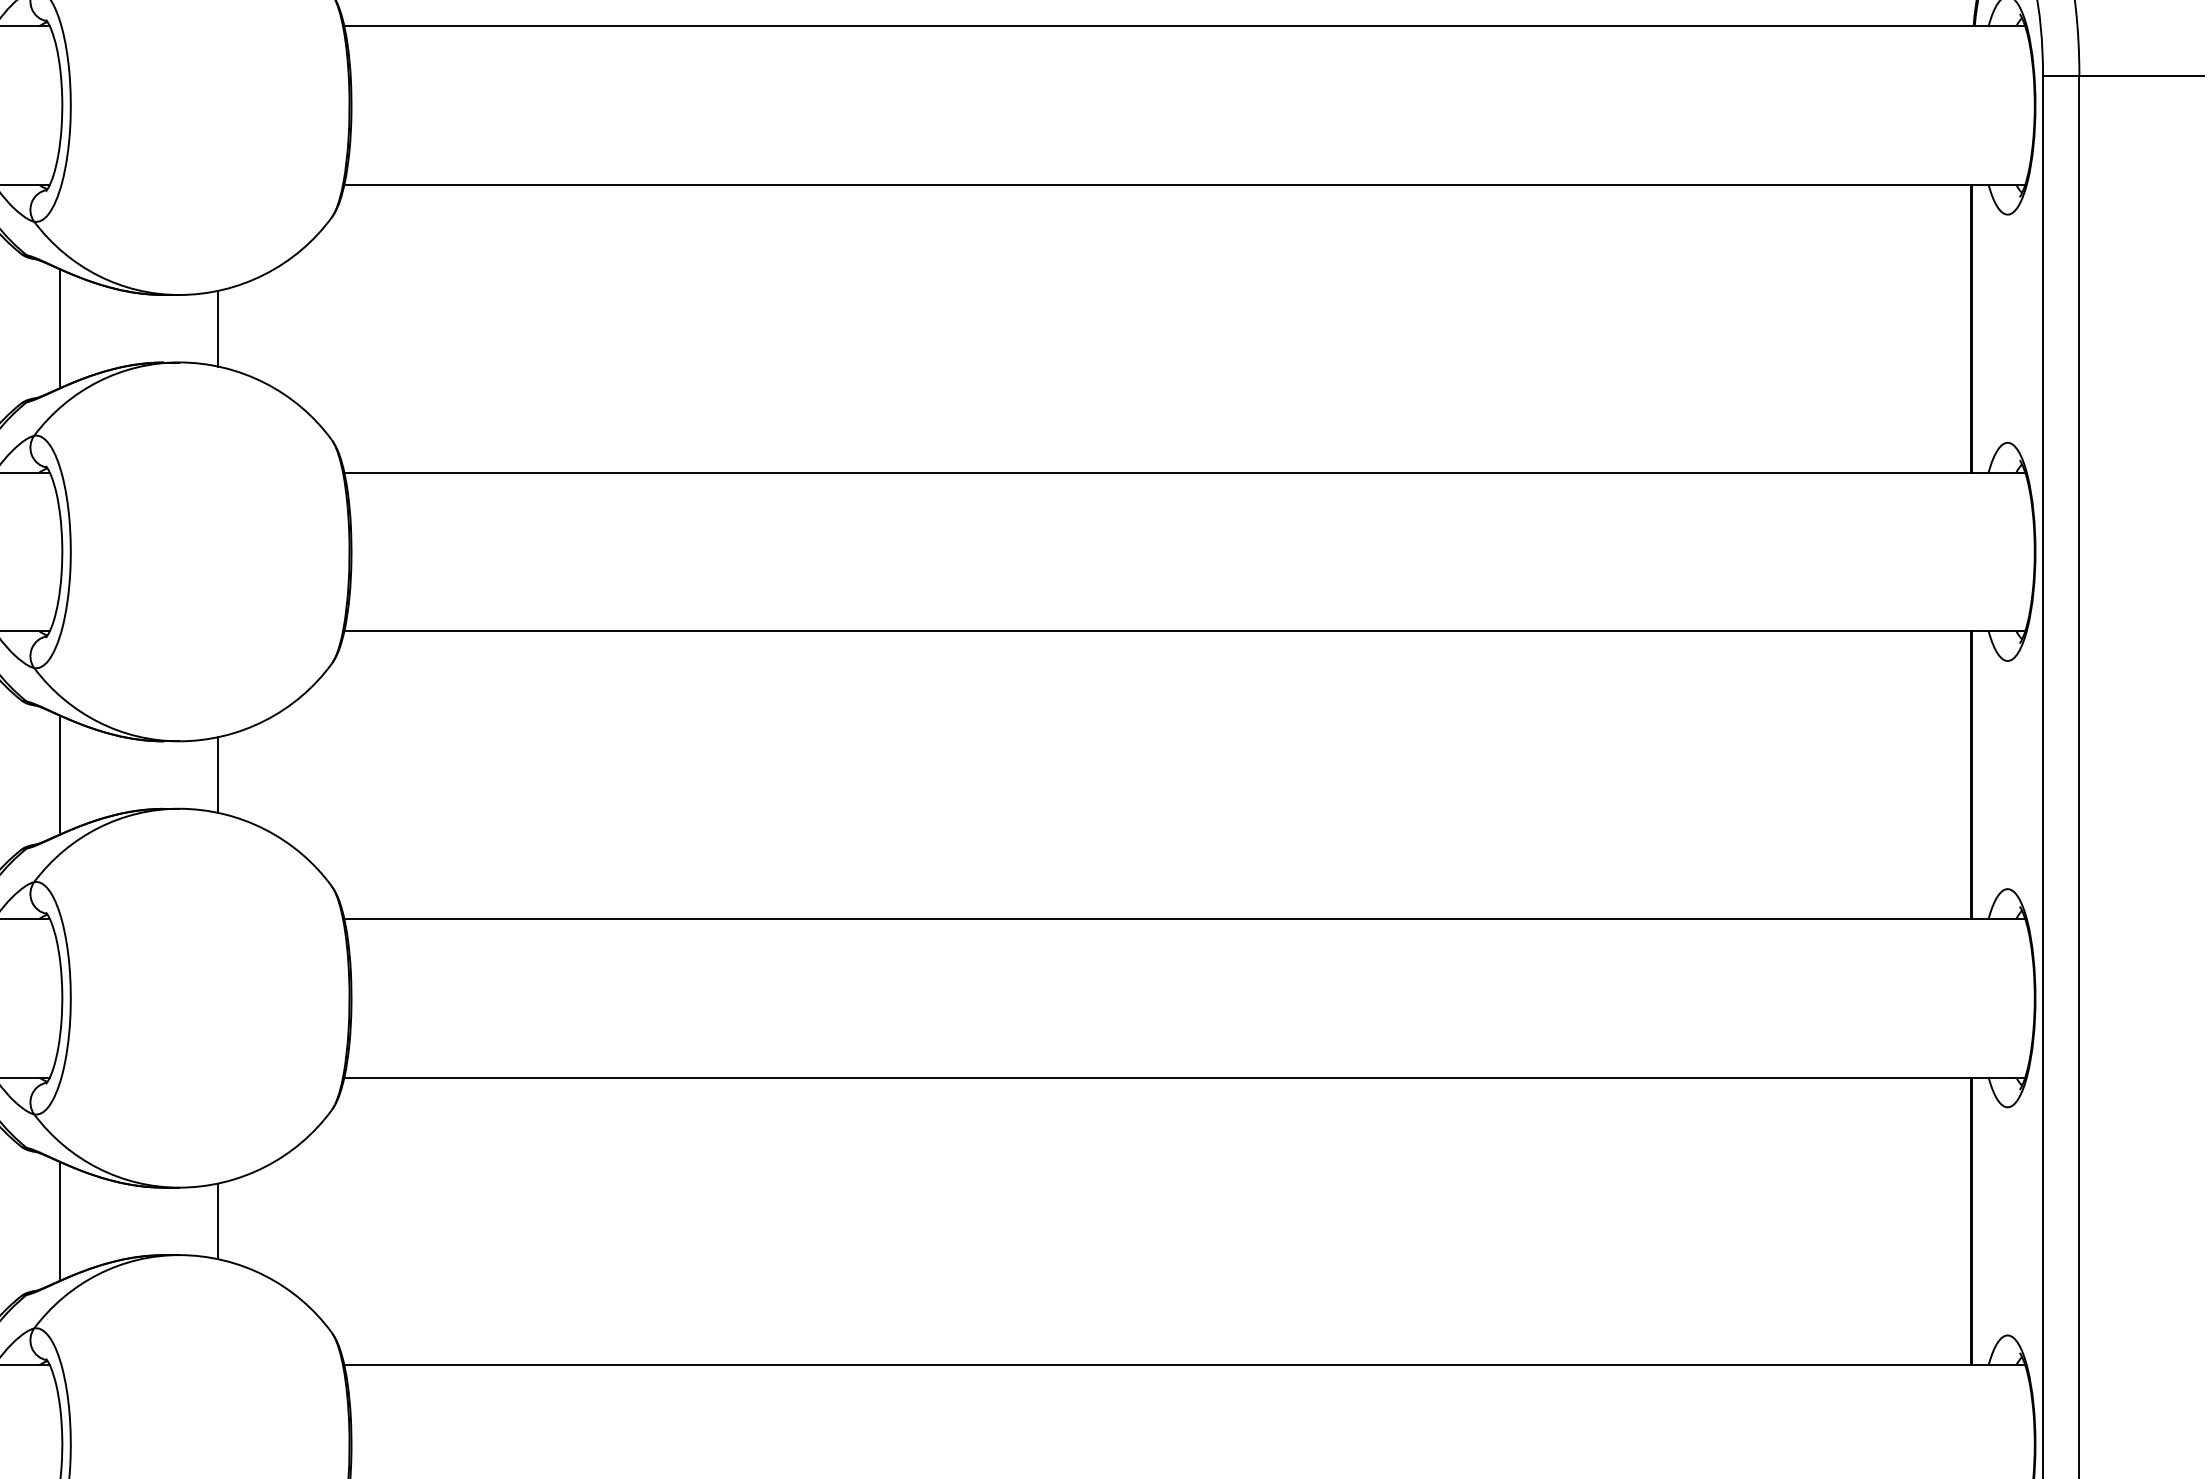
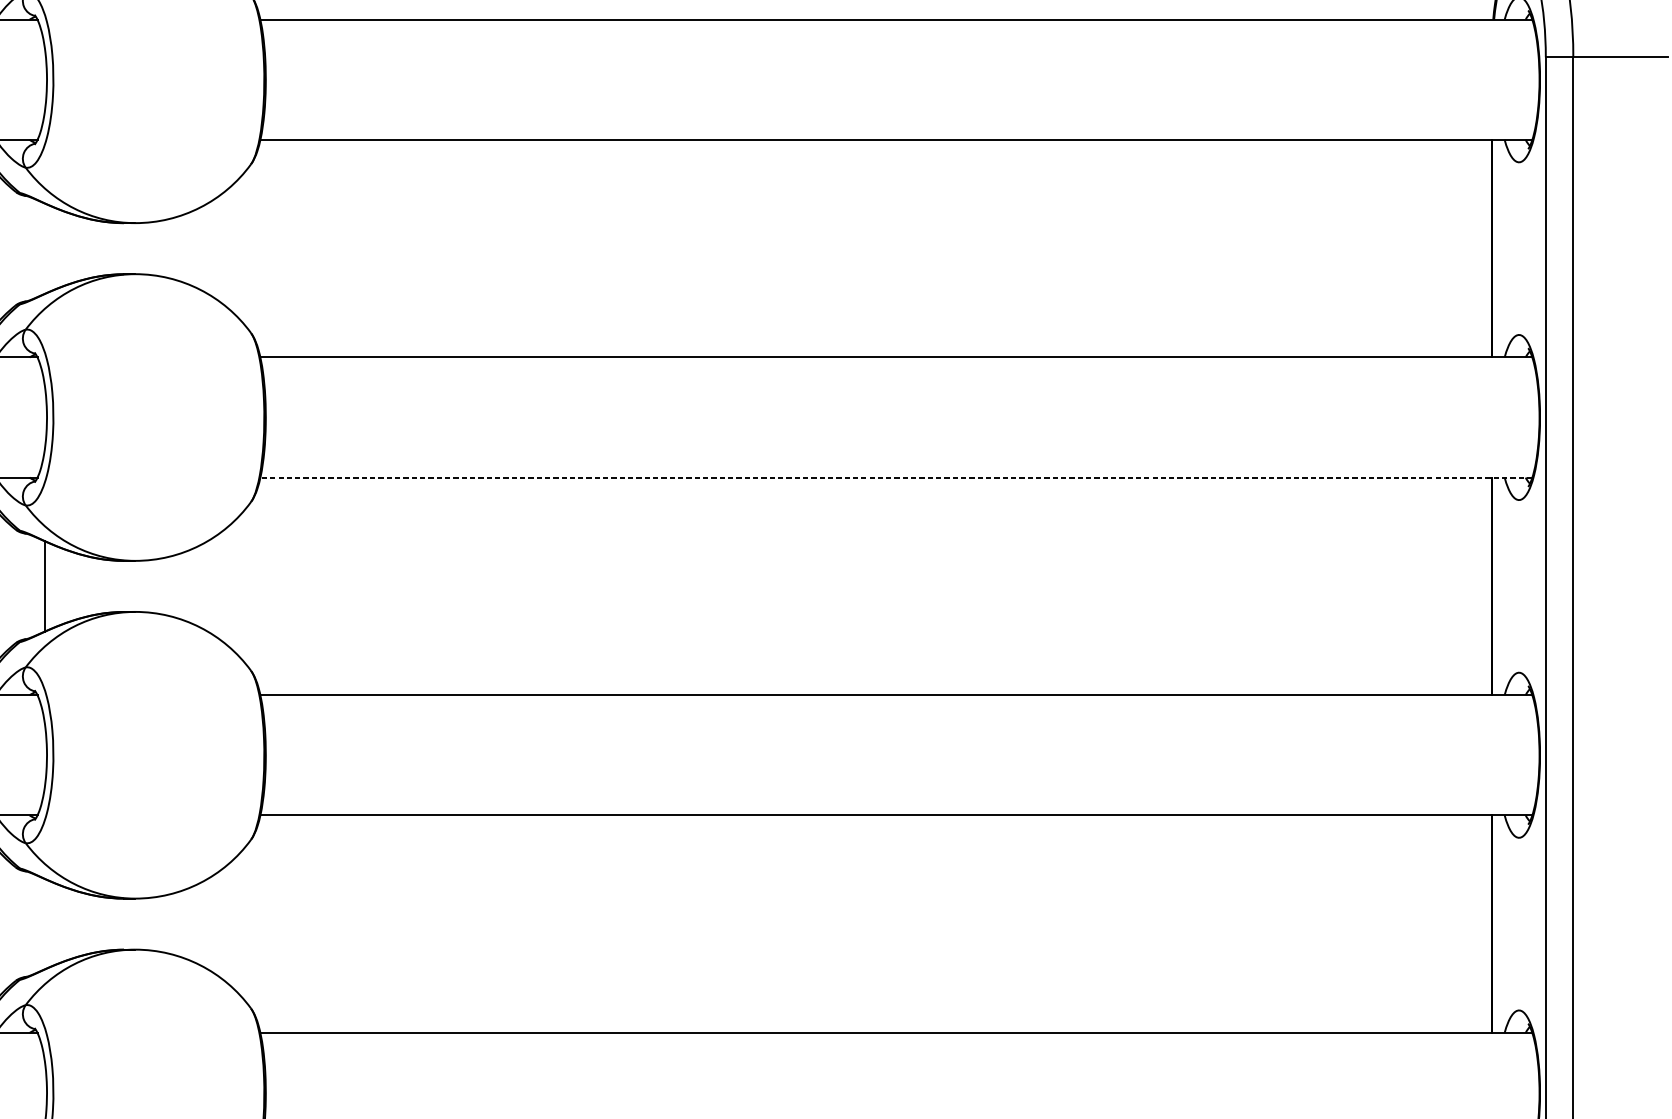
line: (59, 328) -> (44, 248), removed
line: (218, 328) -> (165, 248), removed
line: (1184, 631) -> (896, 477), solid -> dashed
line: (218, 774) -> (165, 585), removed
line: (59, 1220) -> (44, 923), removed
line: (218, 1221) -> (165, 924), removed

